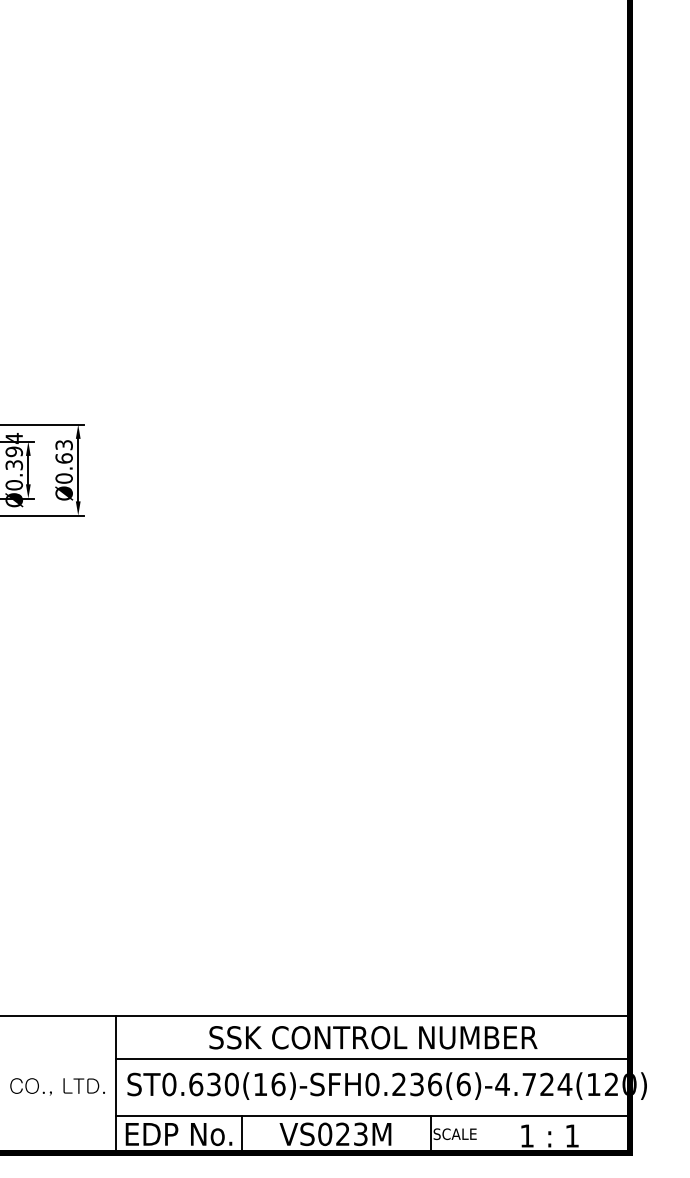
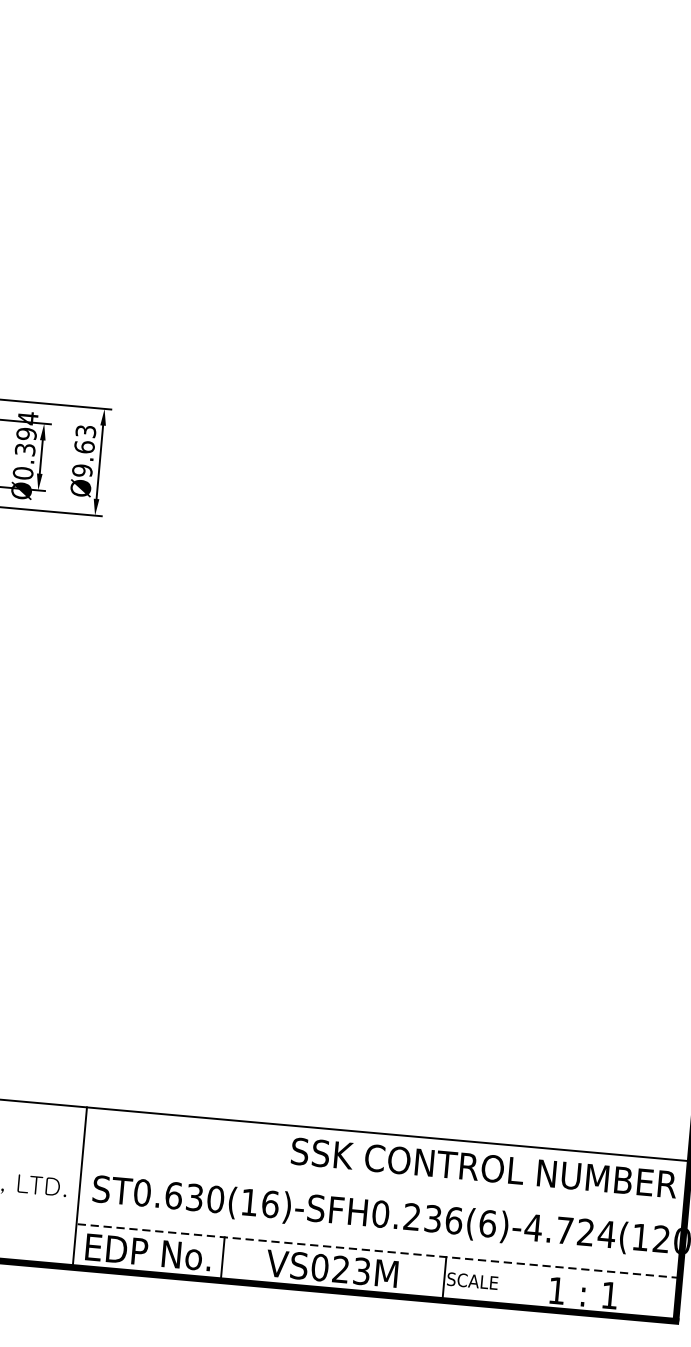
text: (63, 478) -> (81, 470), Ø0.63 -> Ø9.63
text: (373, 1037) -> (484, 1167), moved
line: (373, 1059) -> (384, 1184), removed
line: (373, 1115) -> (378, 1250), solid -> dashed

